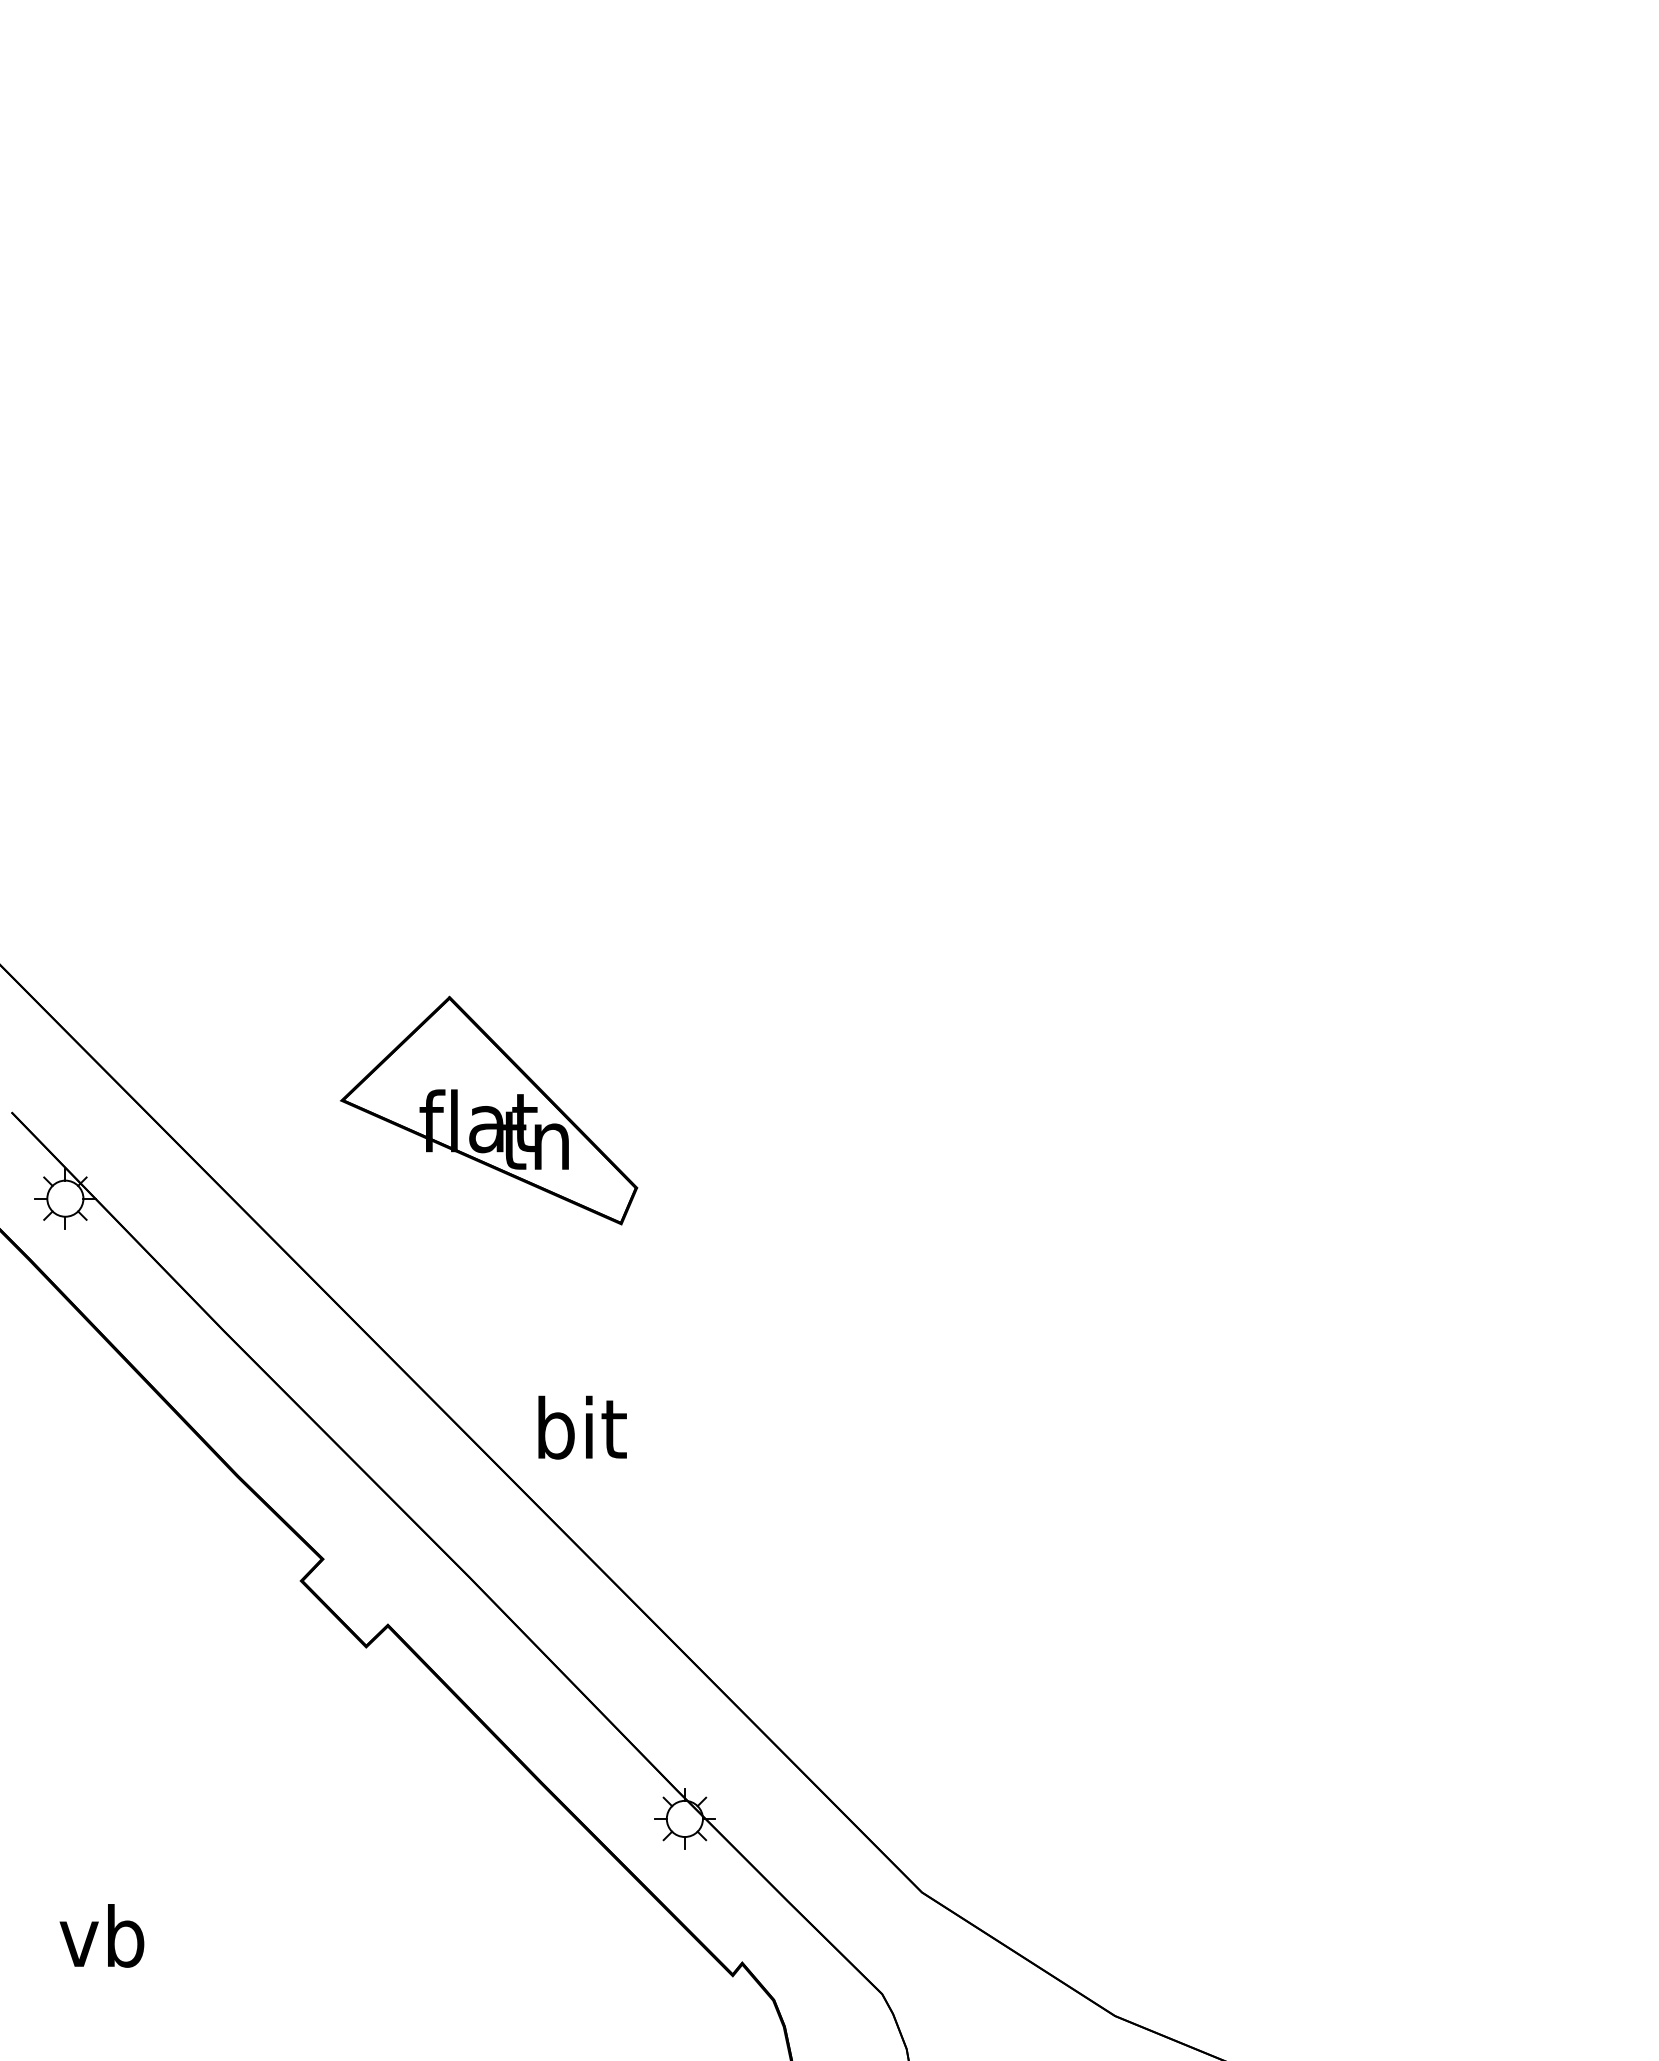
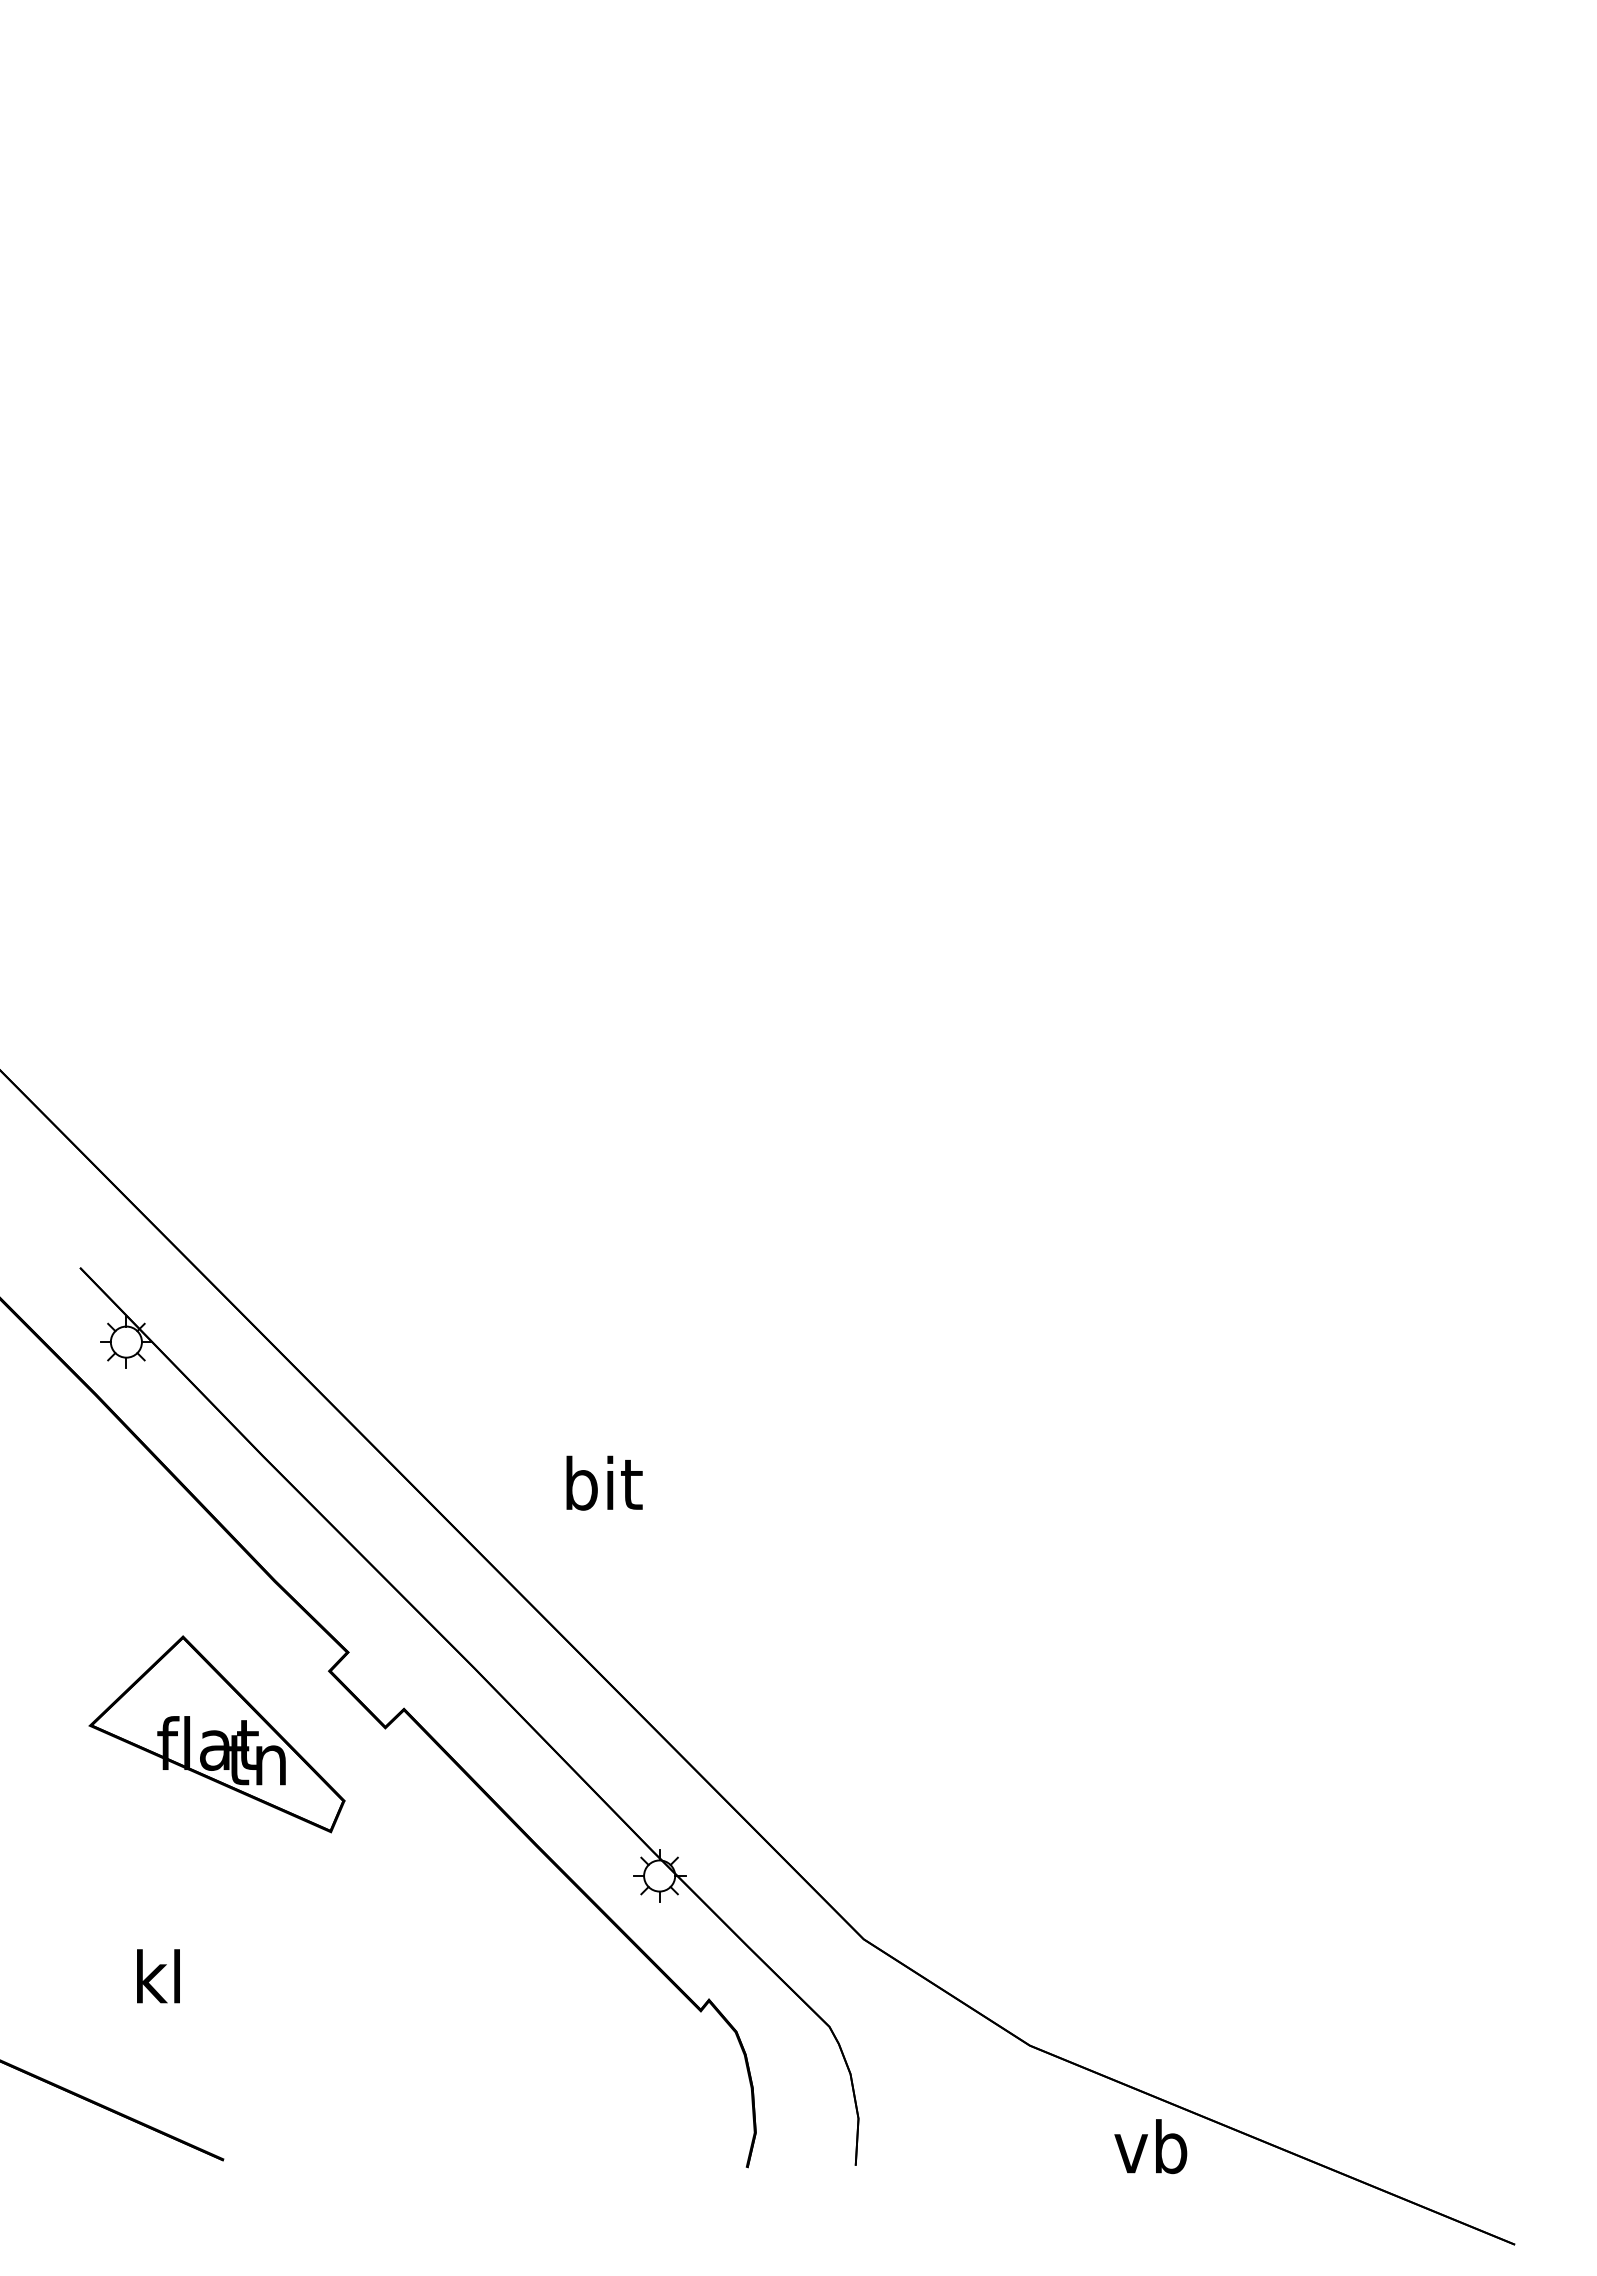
part: (488, 1110) -> (216, 1734), moved
text: (582, 1426) -> (604, 1482), moved
text: (101, 1935) -> (157, 1976), vb -> kl

